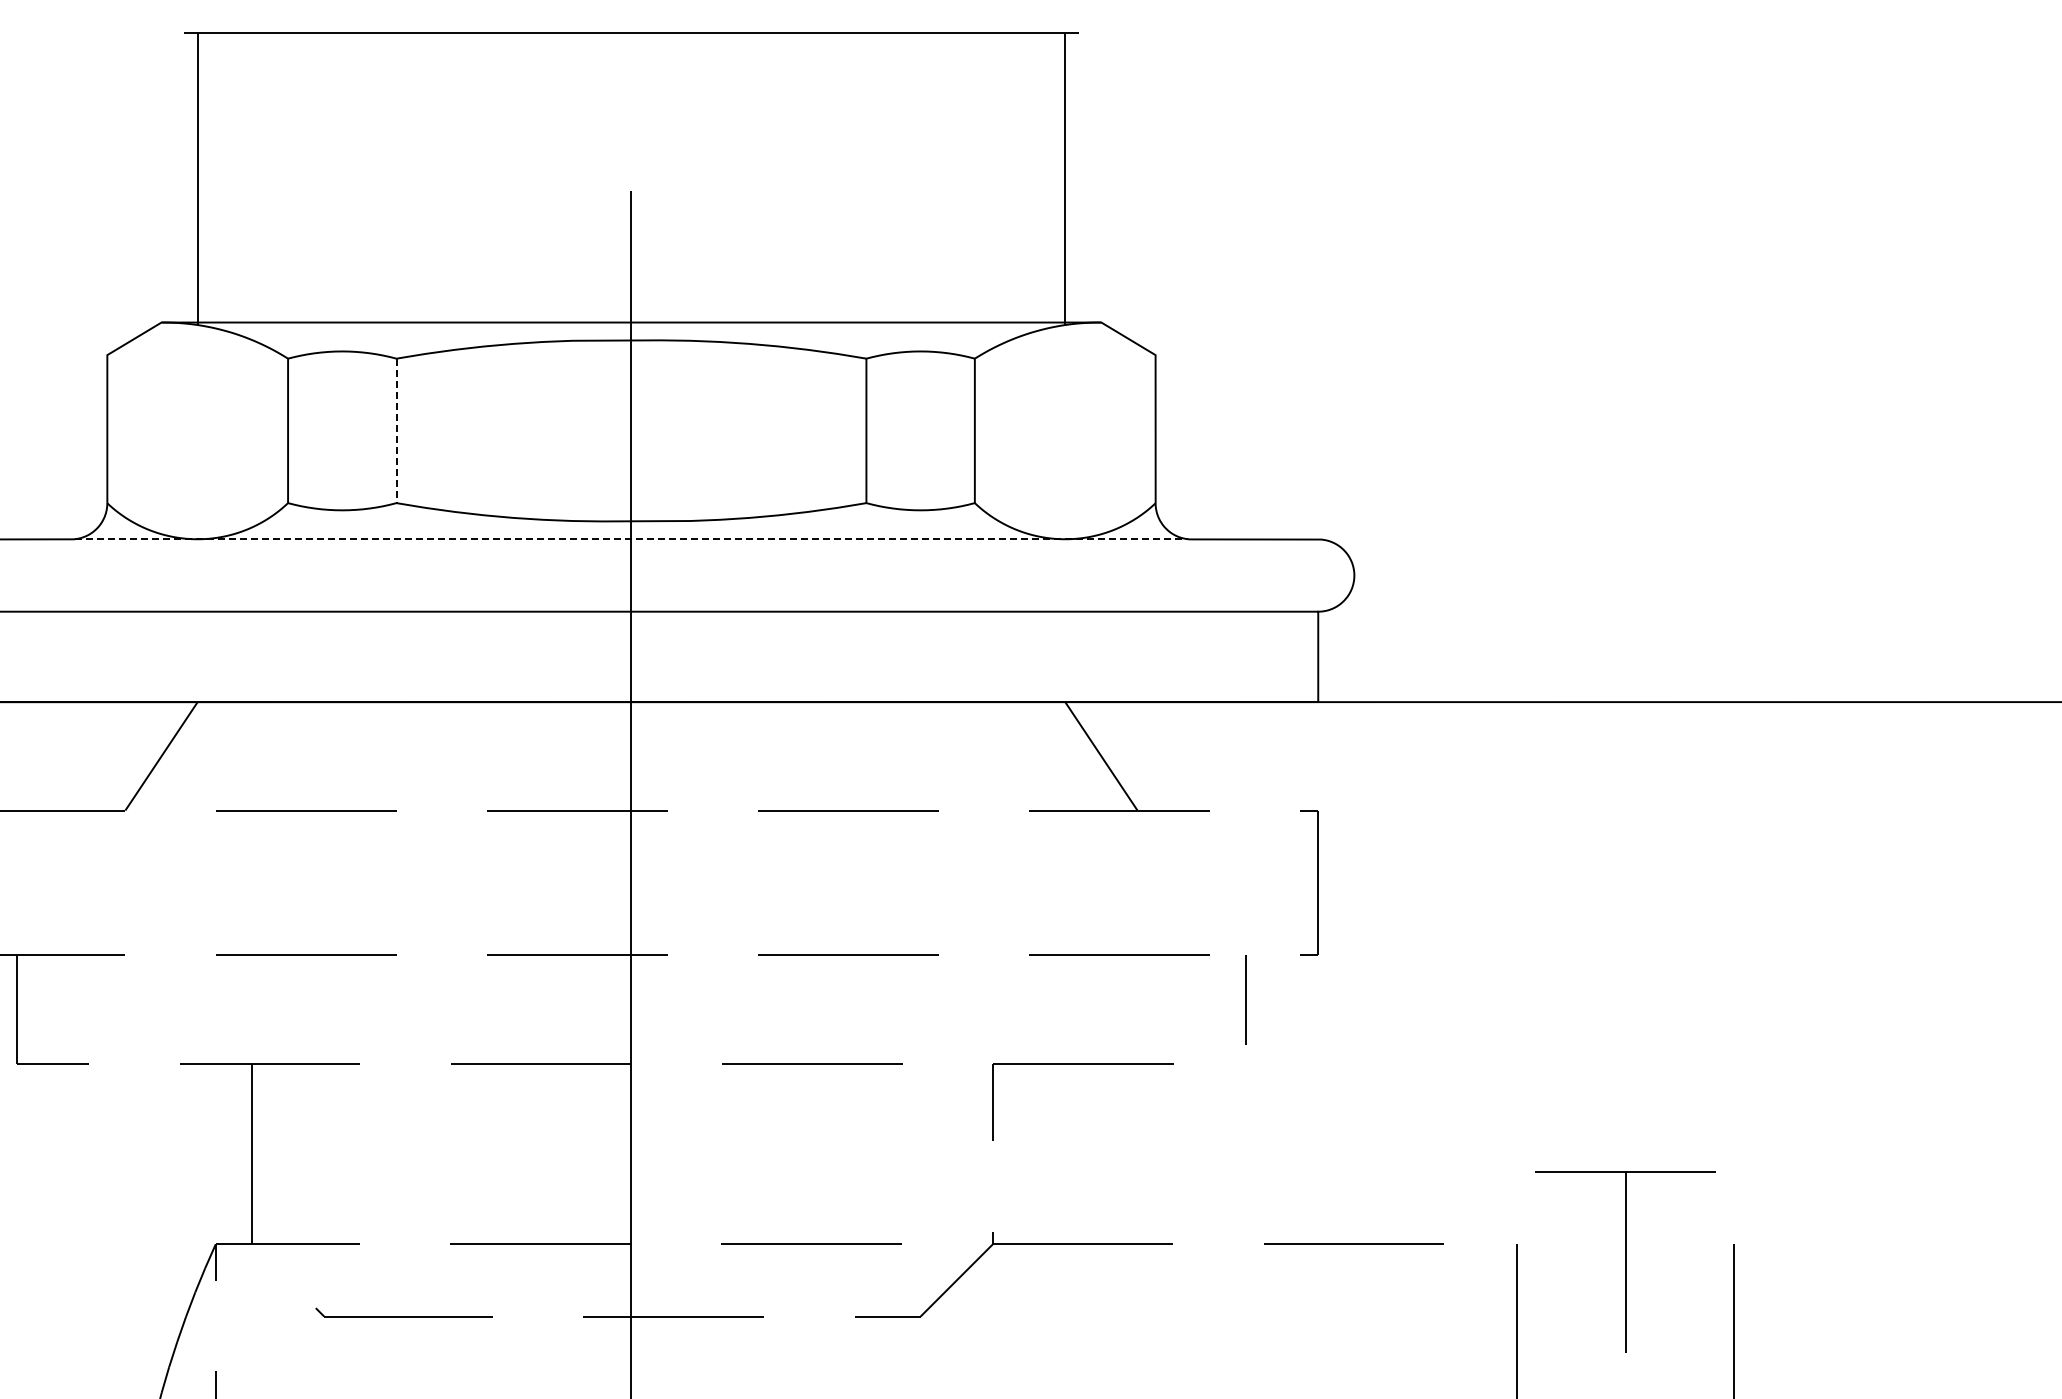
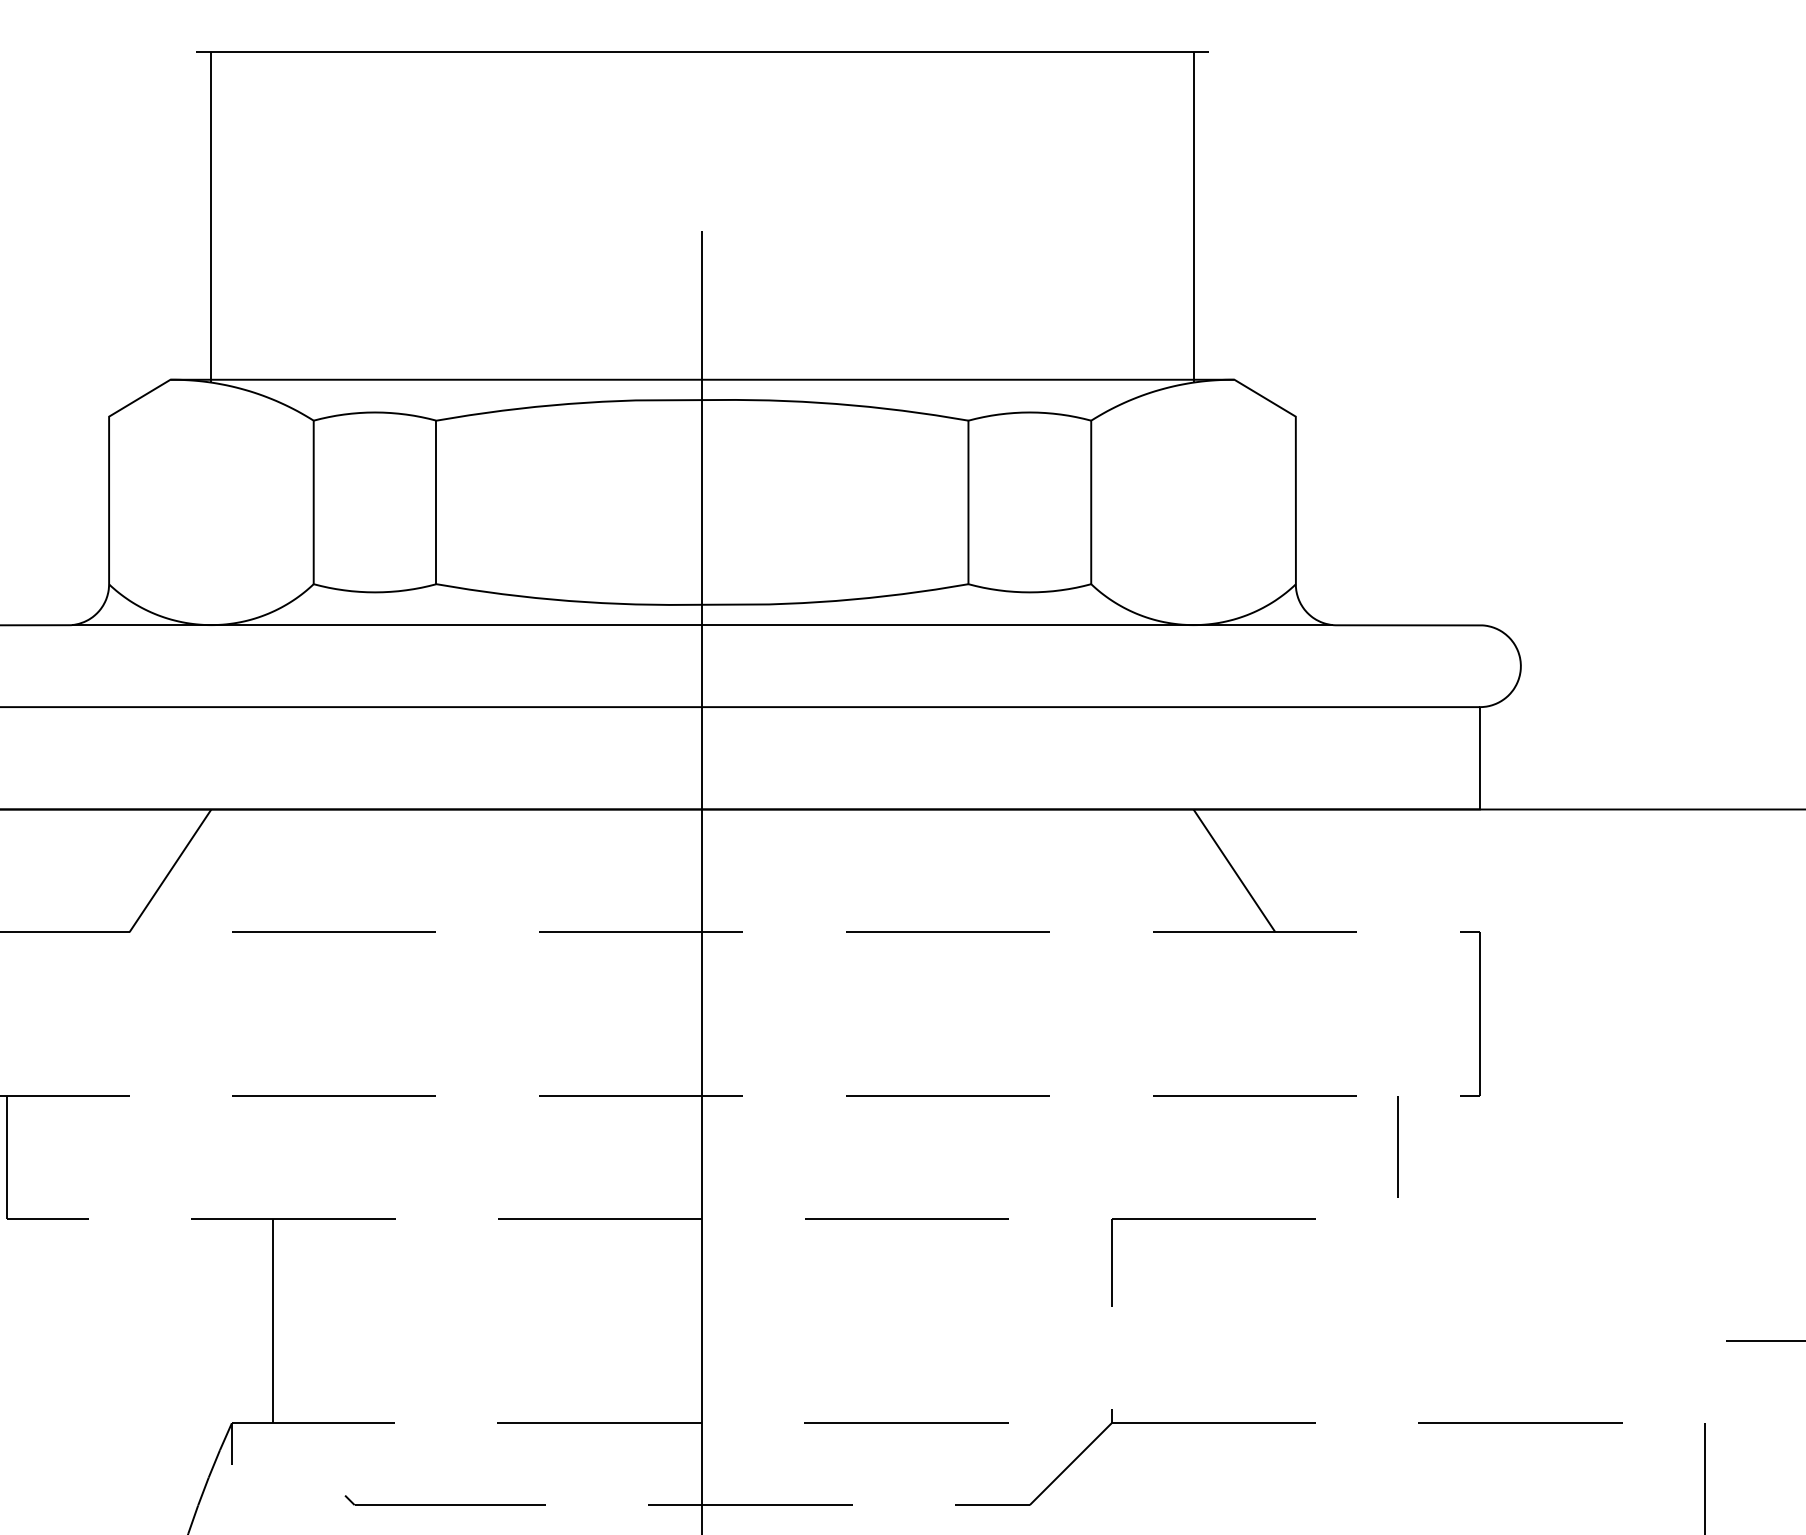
line: (396, 430) -> (436, 501), dashed -> solid
line: (631, 539) -> (702, 625), dashed -> solid

